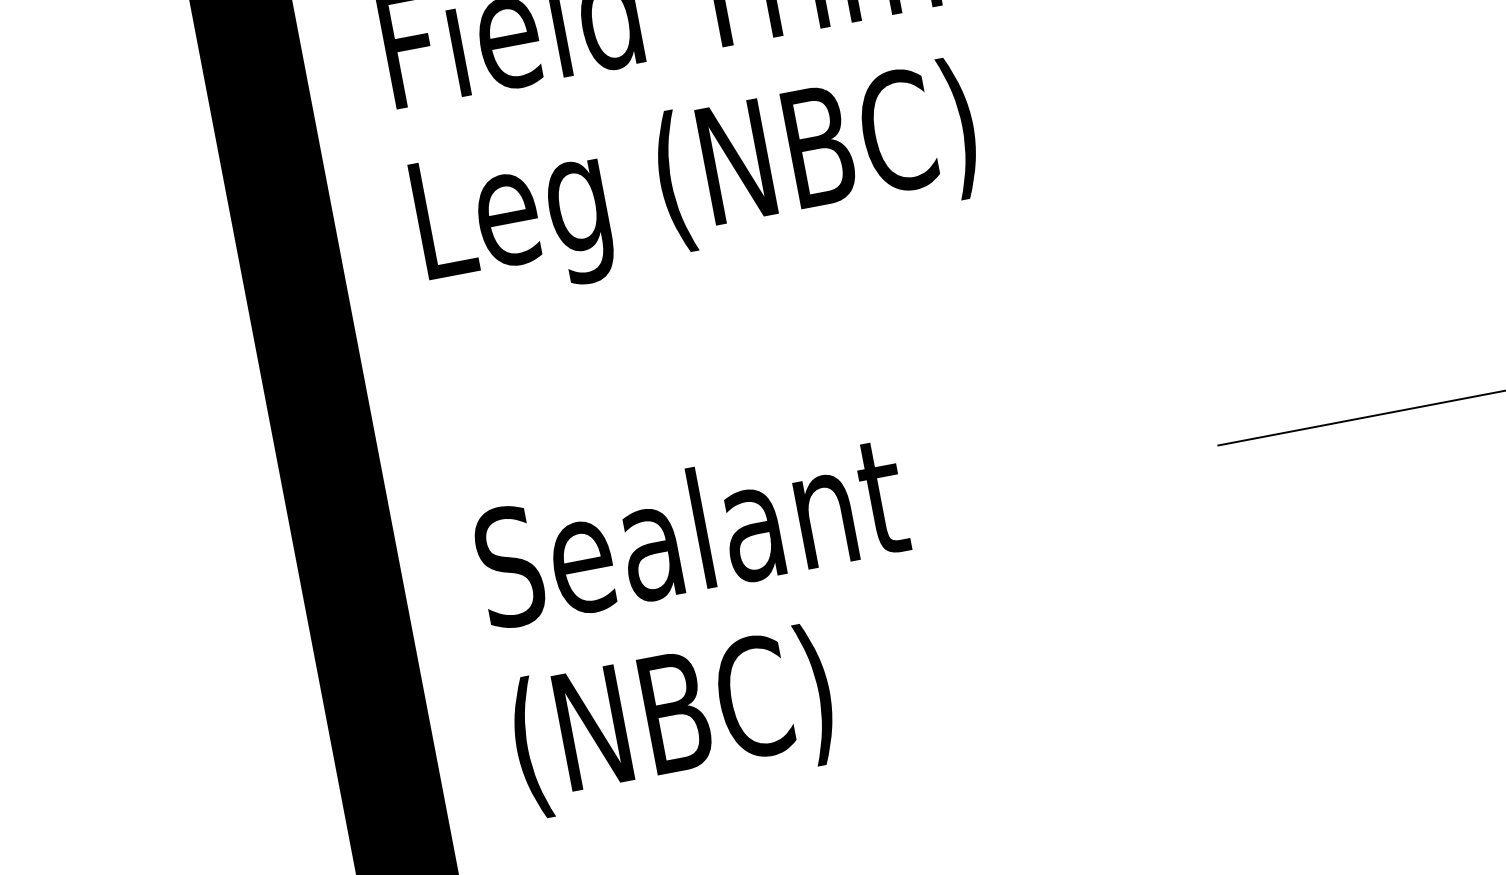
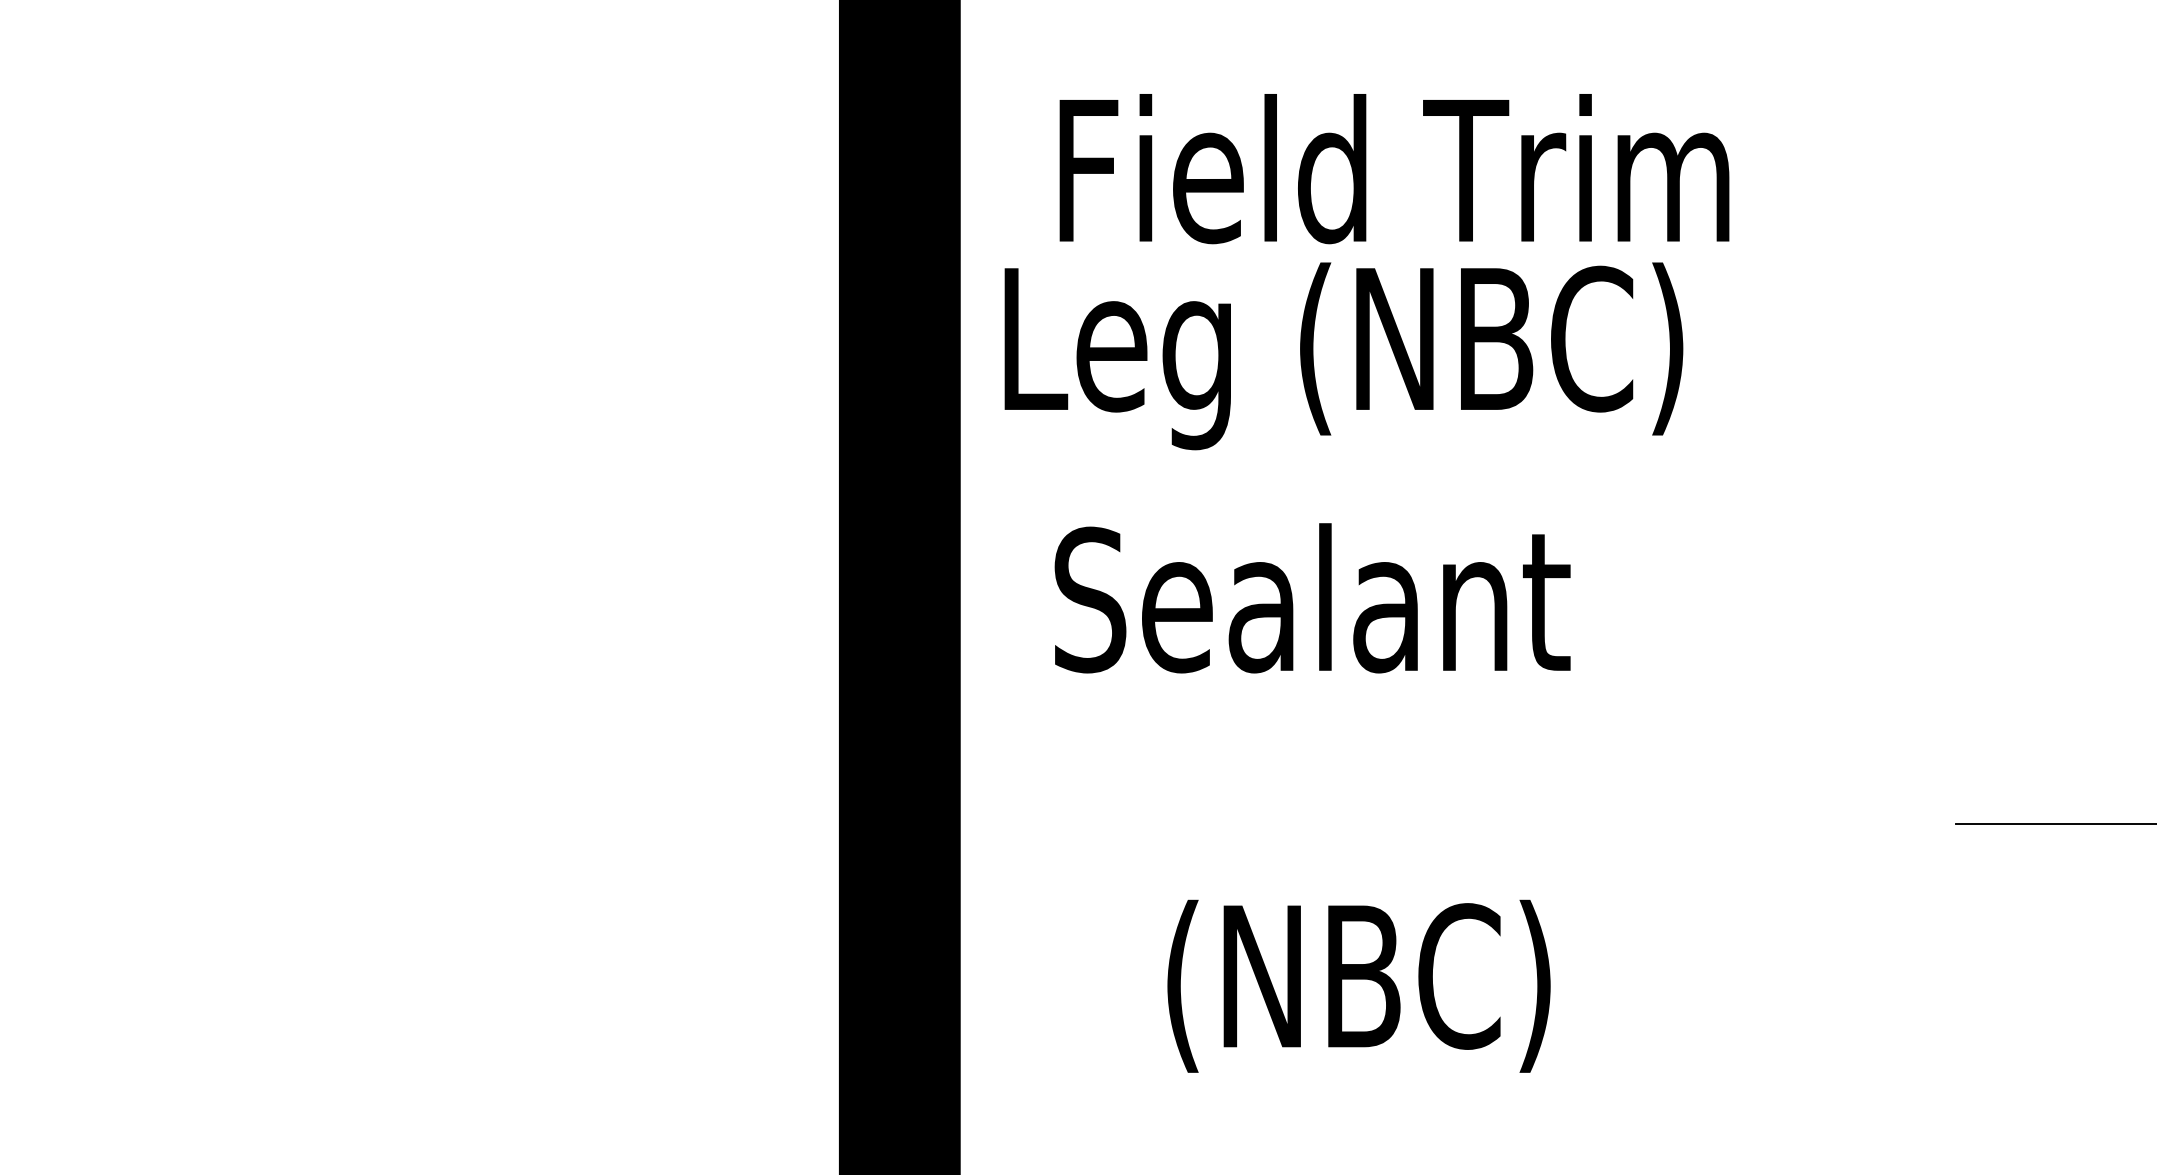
text: (697, 184) -> (1343, 356), moved
text: (690, 531) -> (1312, 598), moved
text: (672, 720) -> (1358, 985), moved

